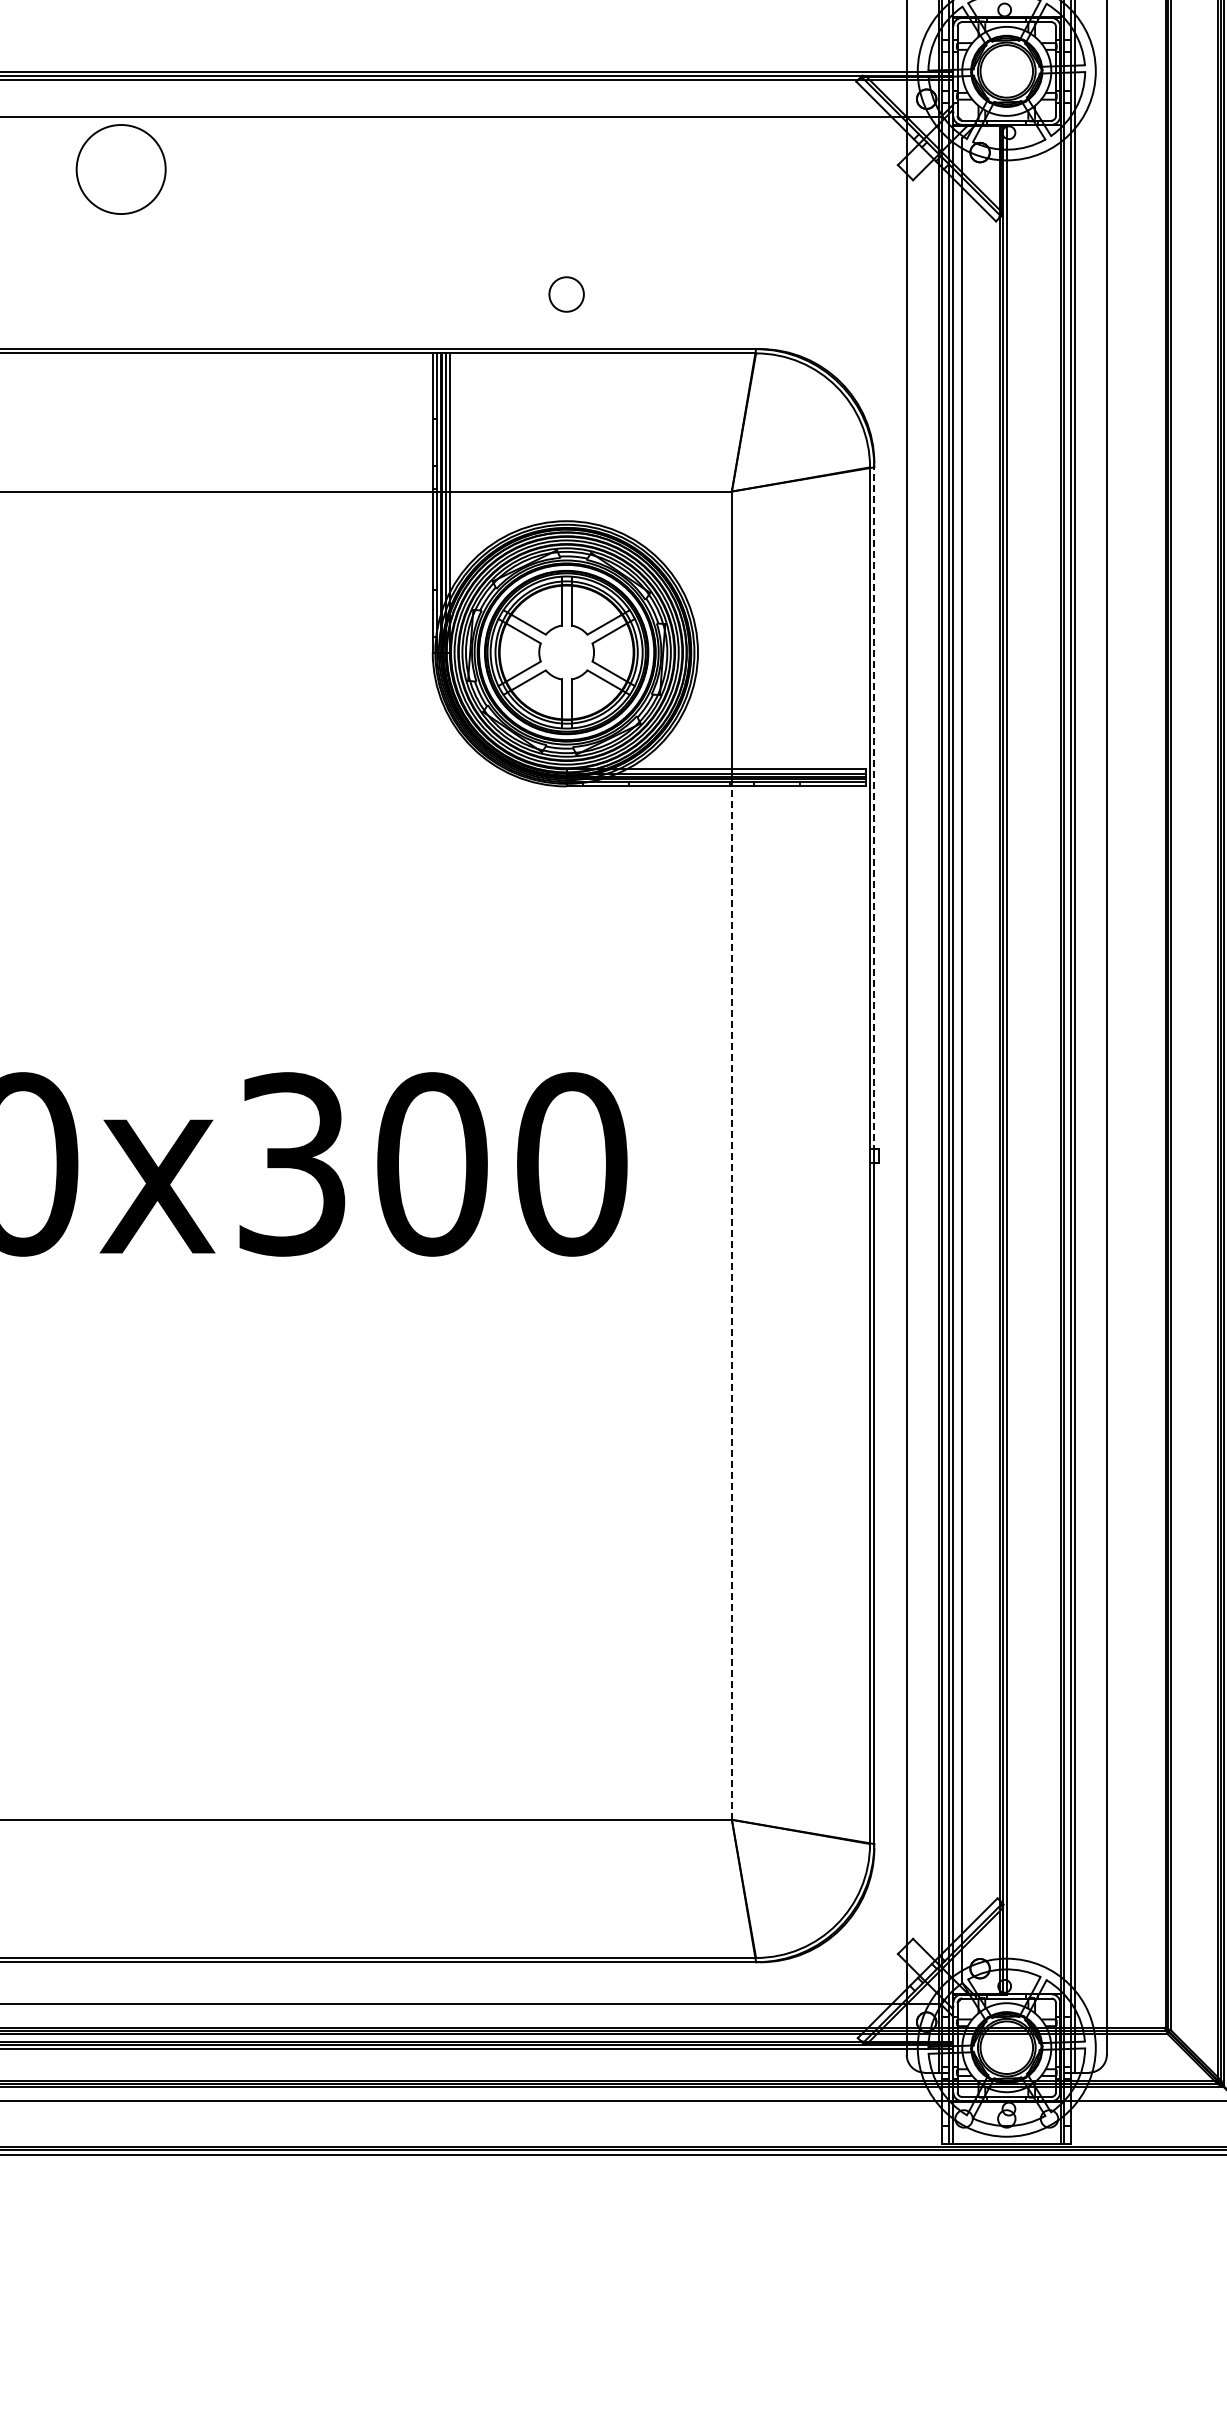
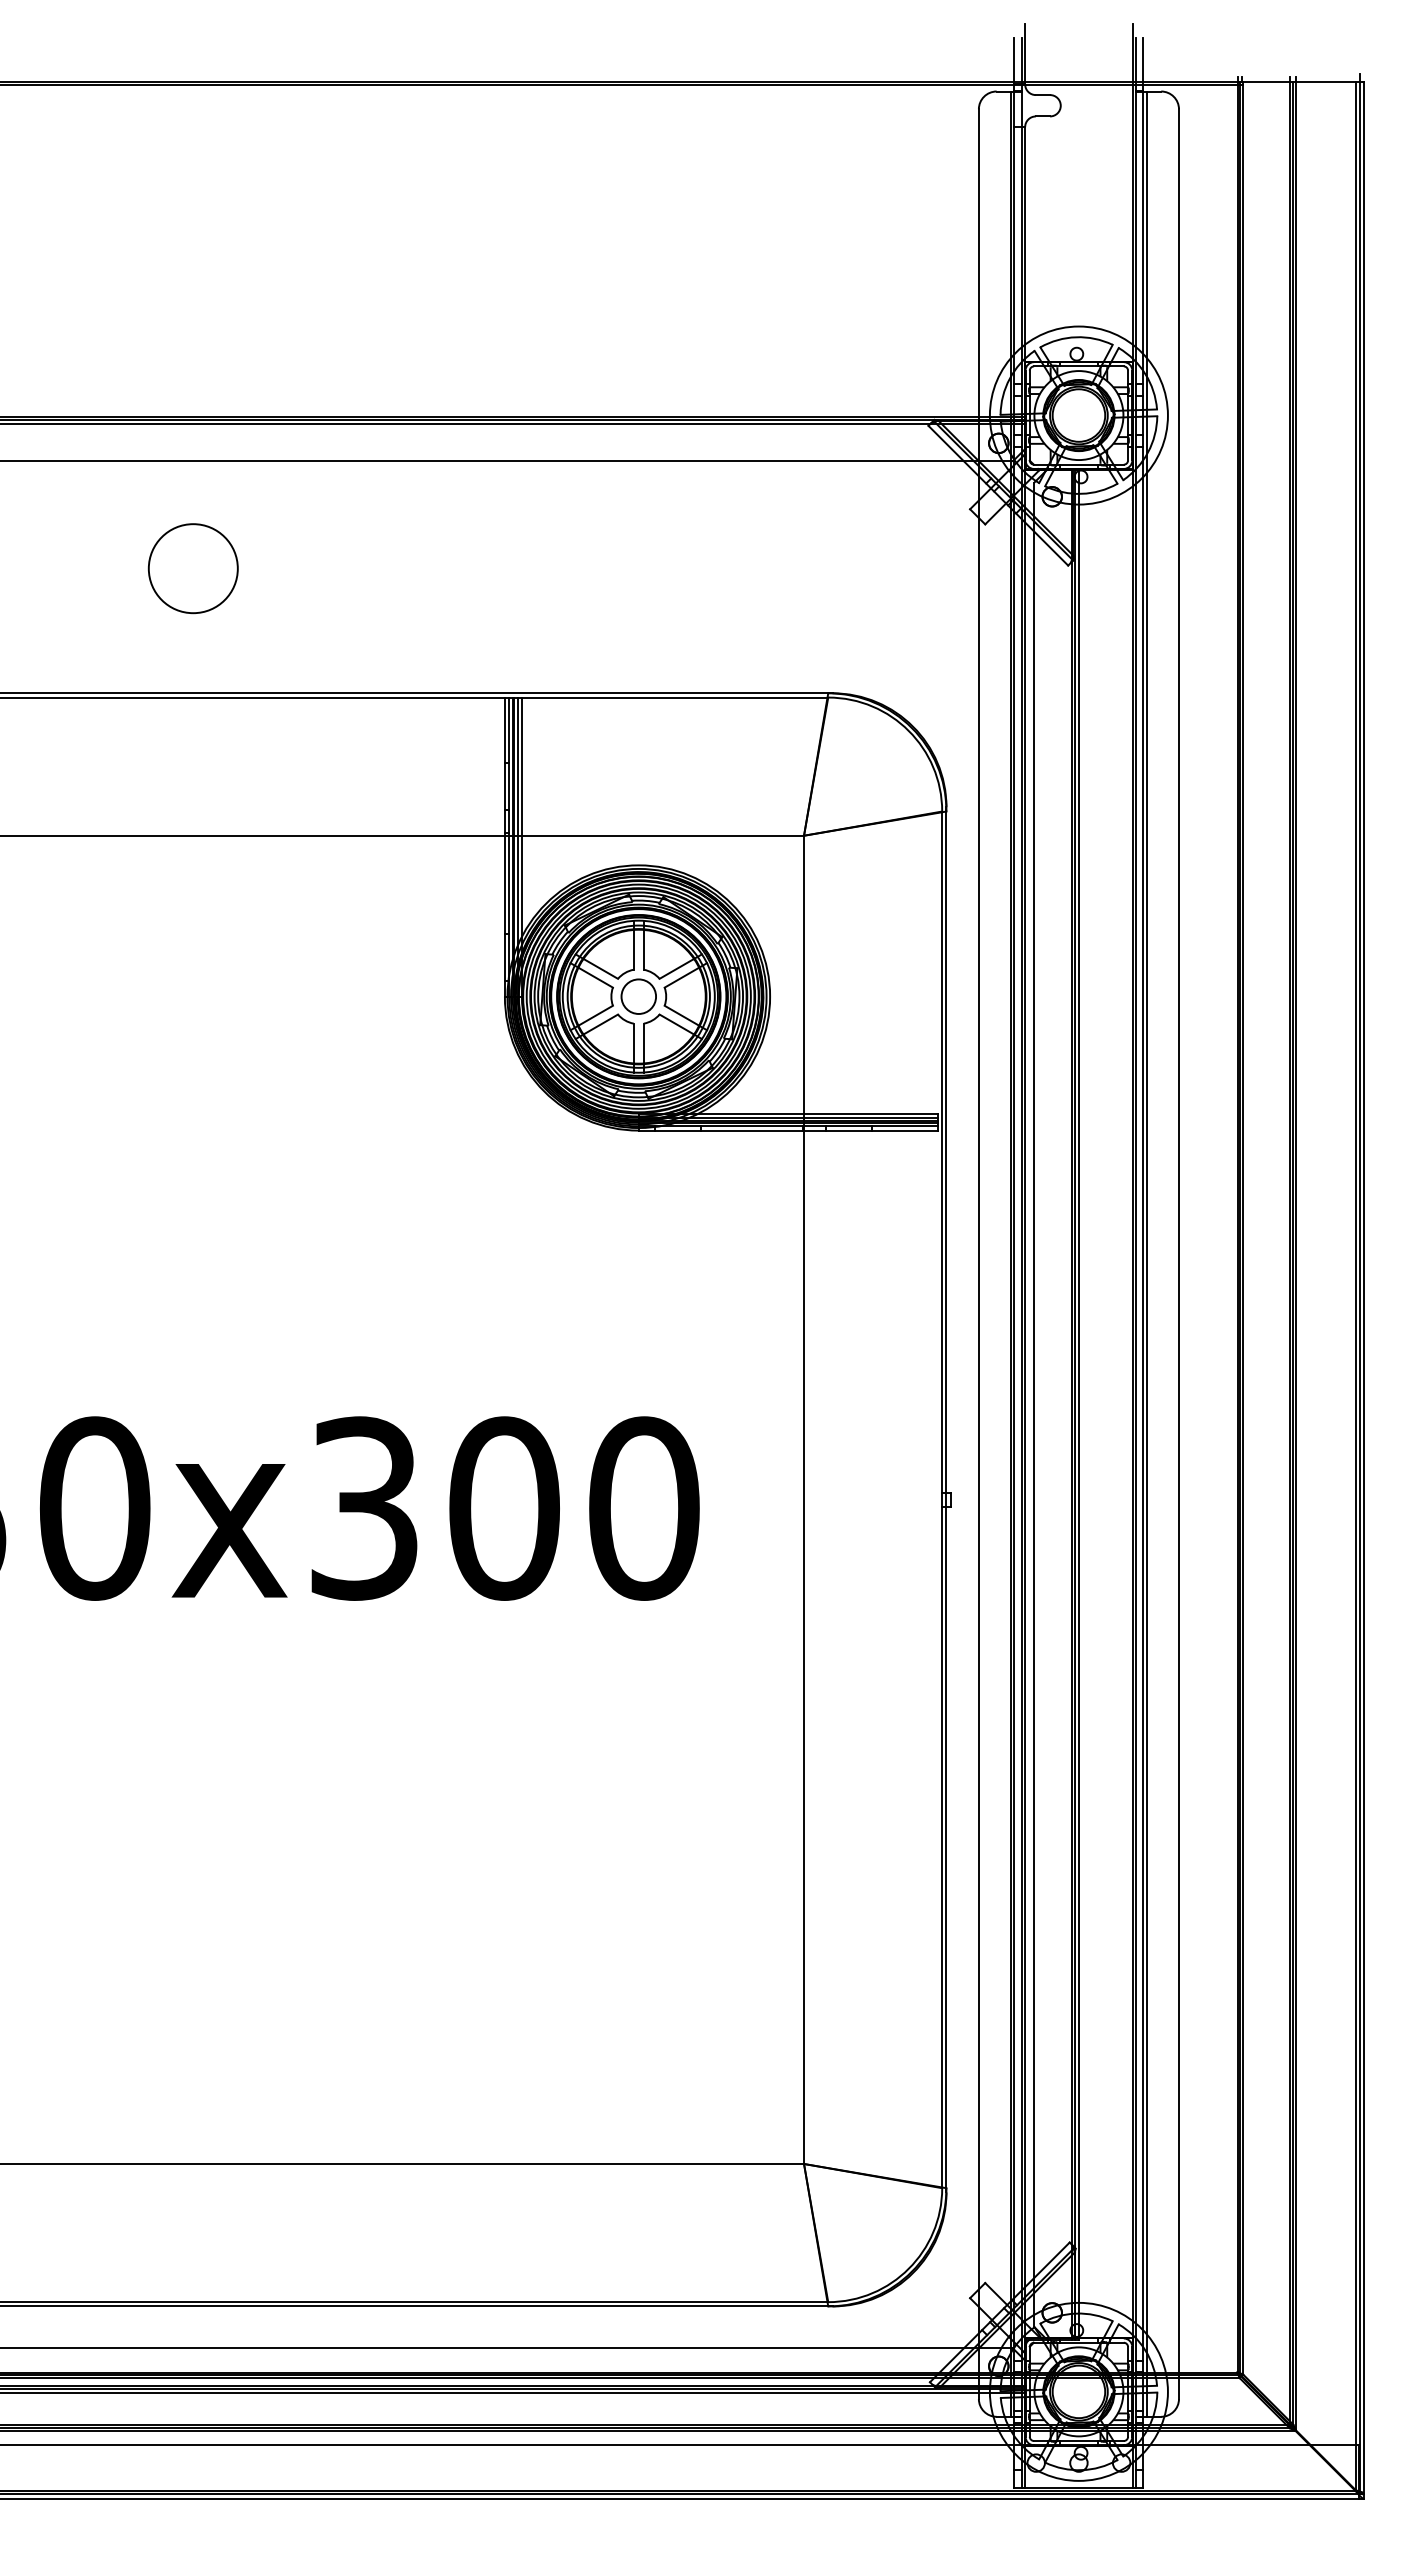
circle: (120, 169) -> (192, 568), moved
circle: (566, 294) -> (638, 996), moved
line: (874, 806) -> (946, 1150), dashed -> solid
line: (732, 1303) -> (804, 1647), dashed -> solid

